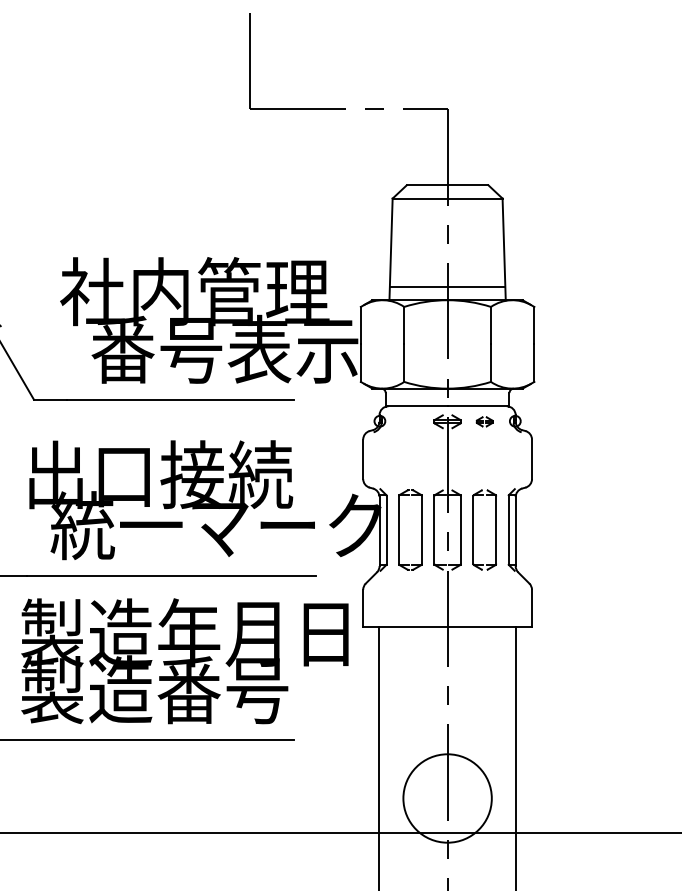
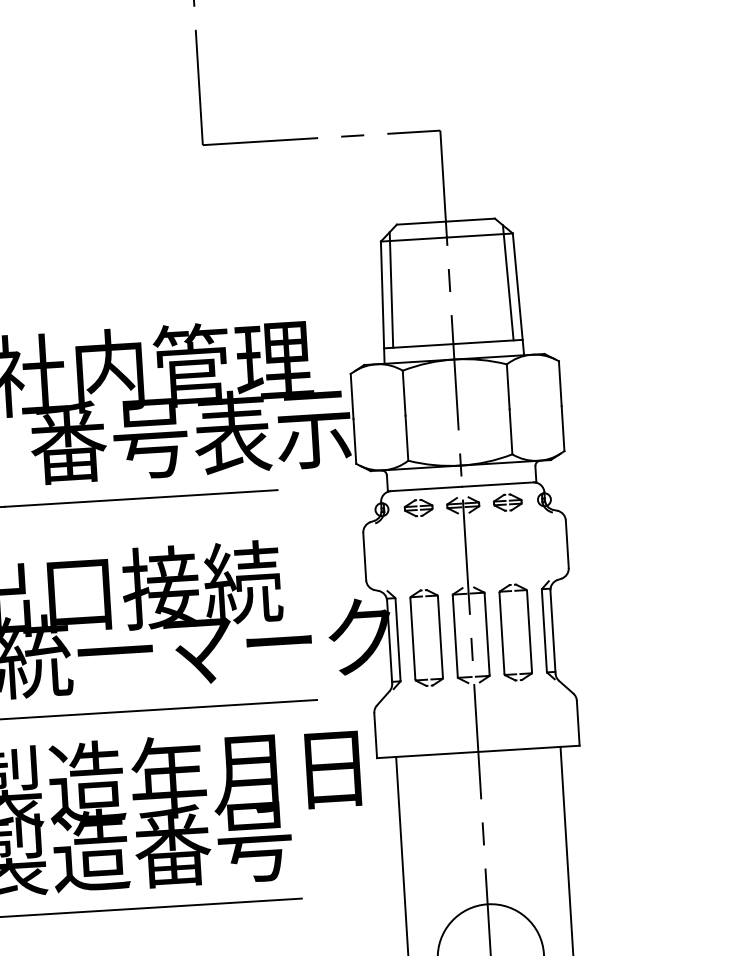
line: (398, 239) -> (390, 290), added
line: (495, 239) -> (507, 283), added
part: (410, 421) -> (418, 507), added
part: (484, 421) -> (507, 502), size x1.43

